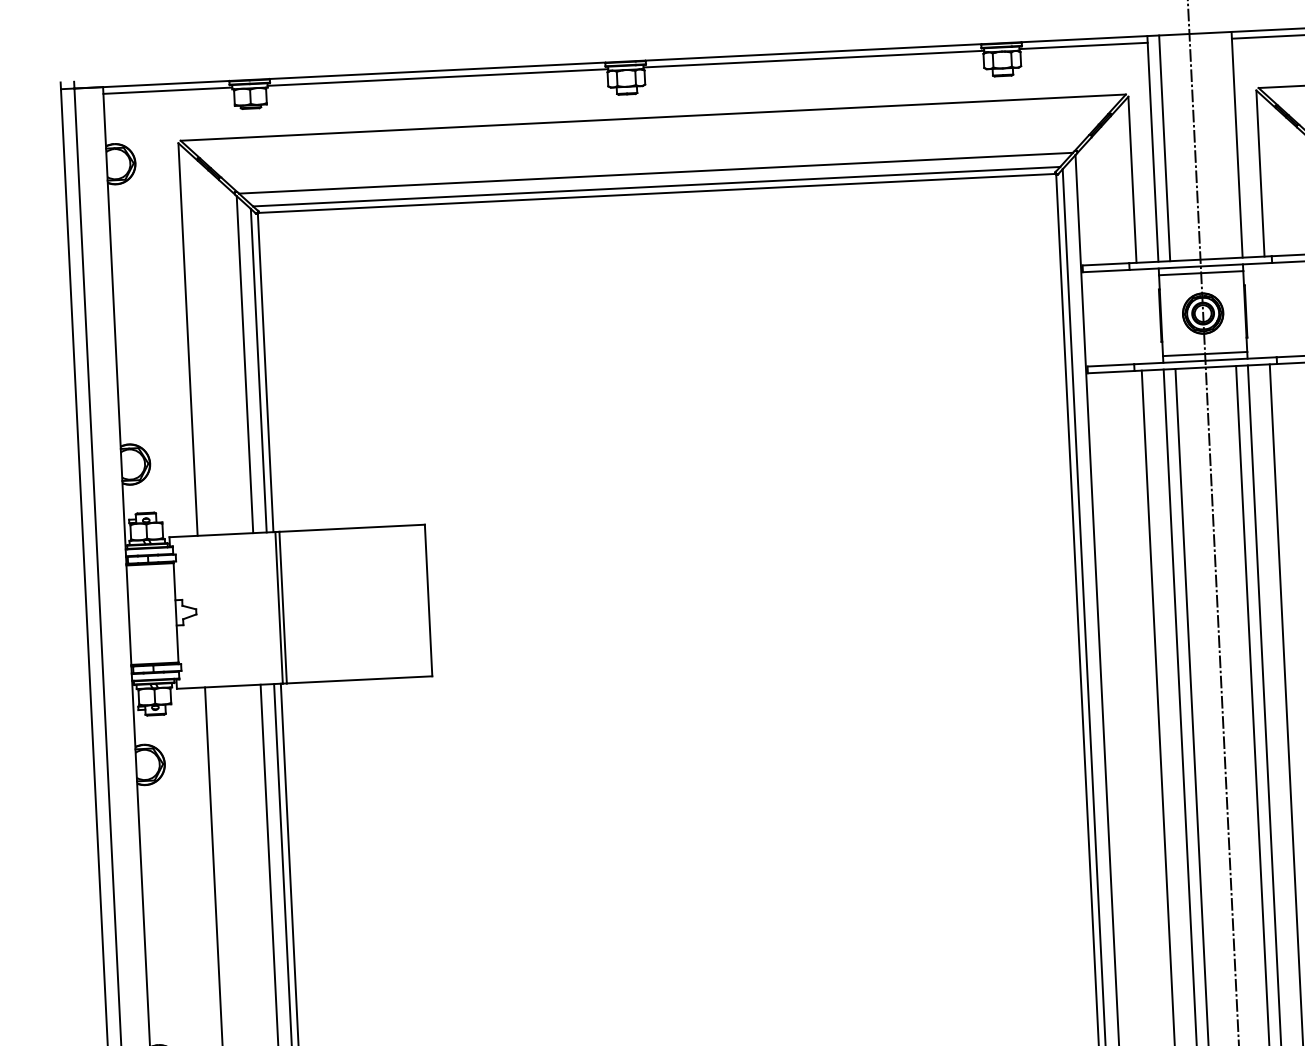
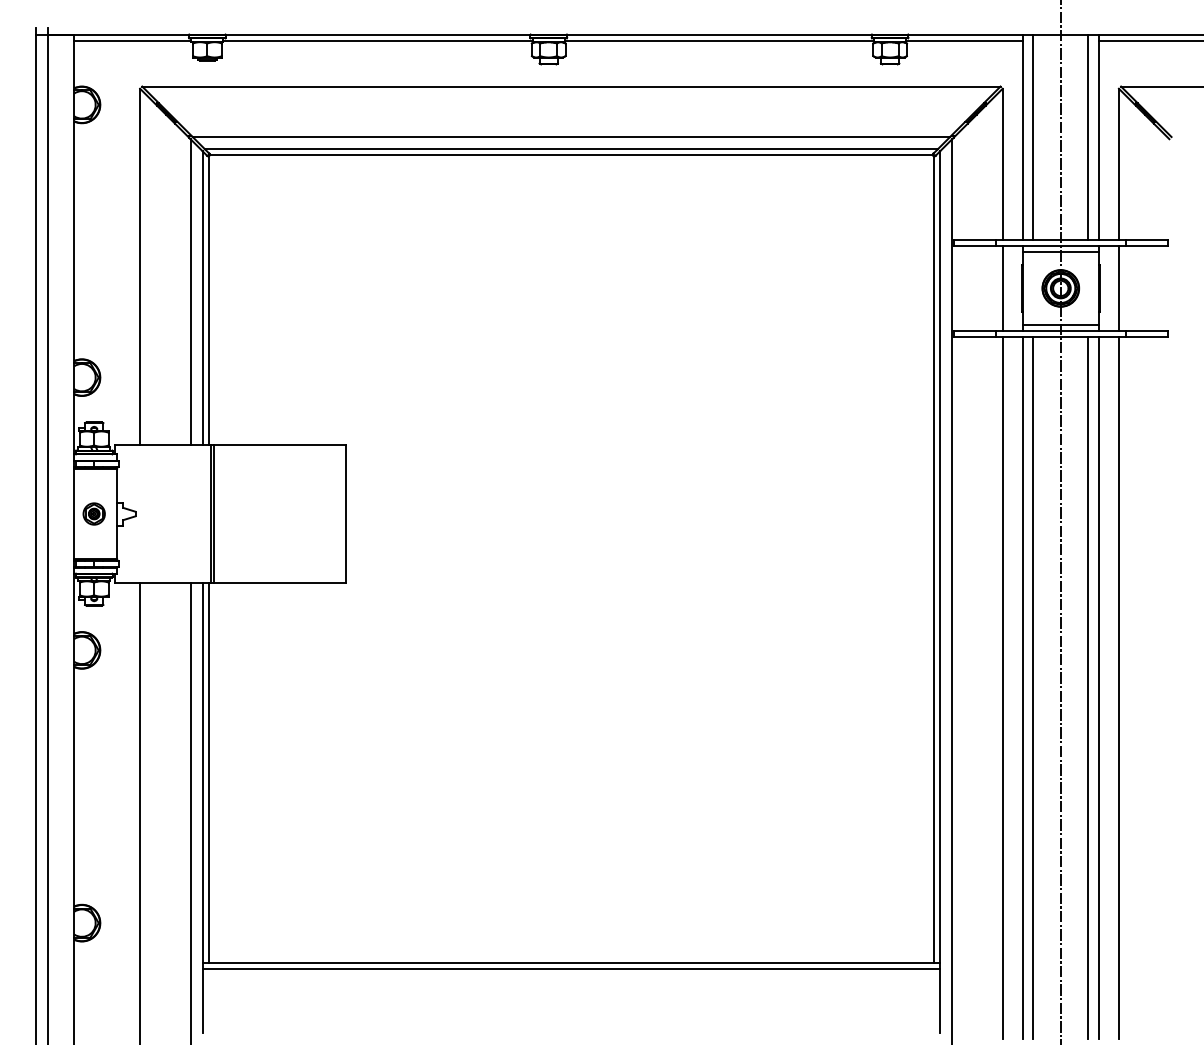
line: (1225, 144) -> (1088, 136), added
line: (1266, 310) -> (1118, 288), added
line: (1138, 316) -> (1002, 288), added
part: (149, 613) -> (93, 513), added

